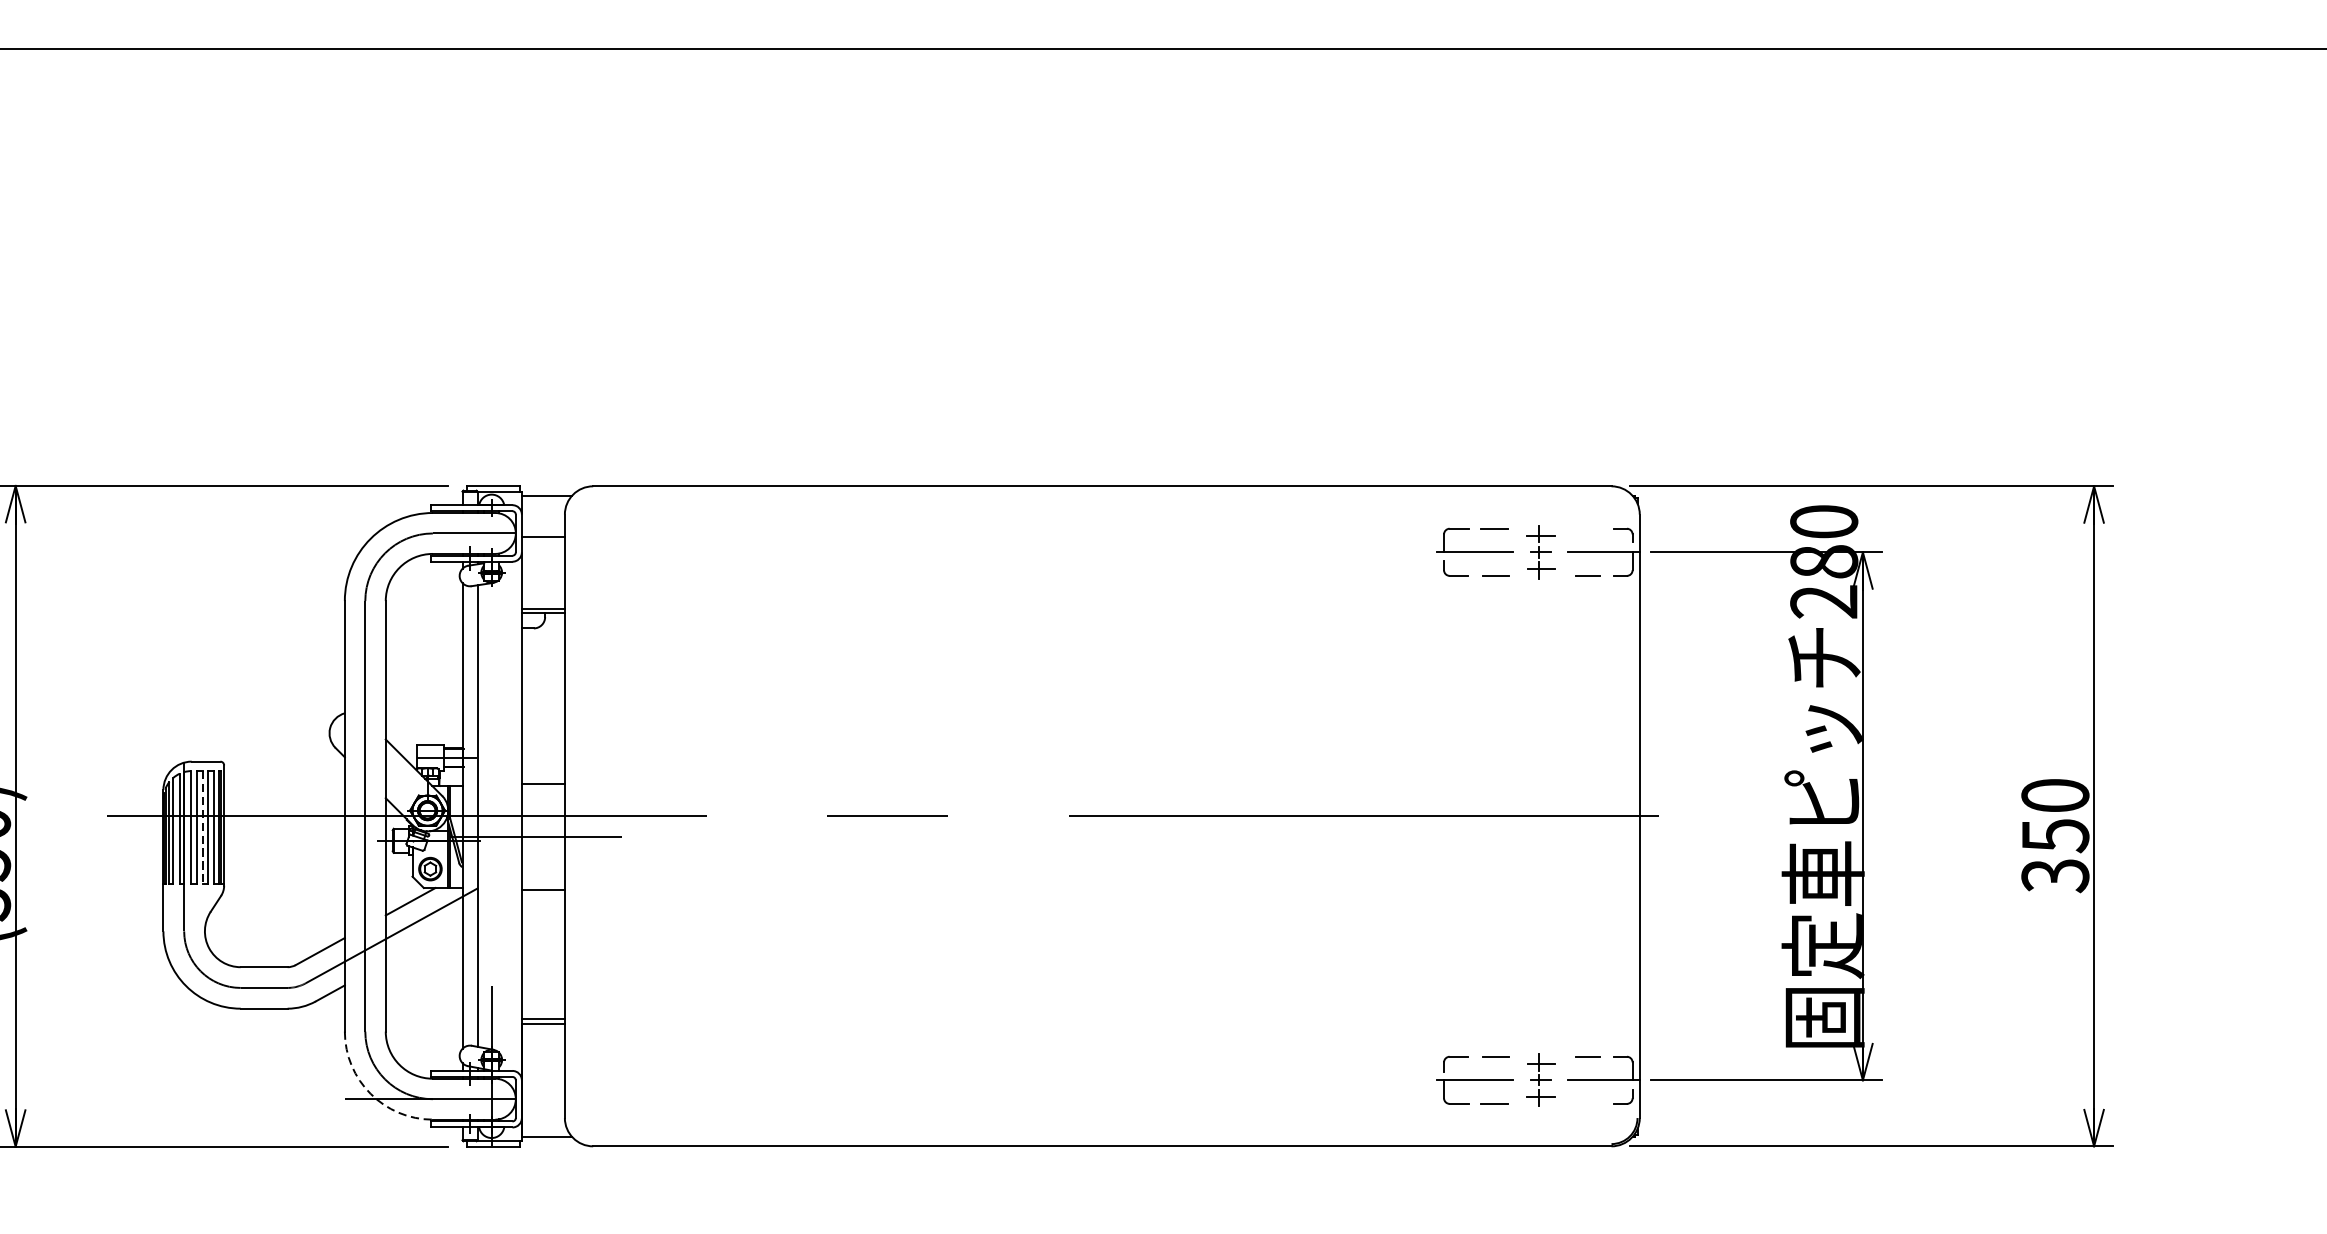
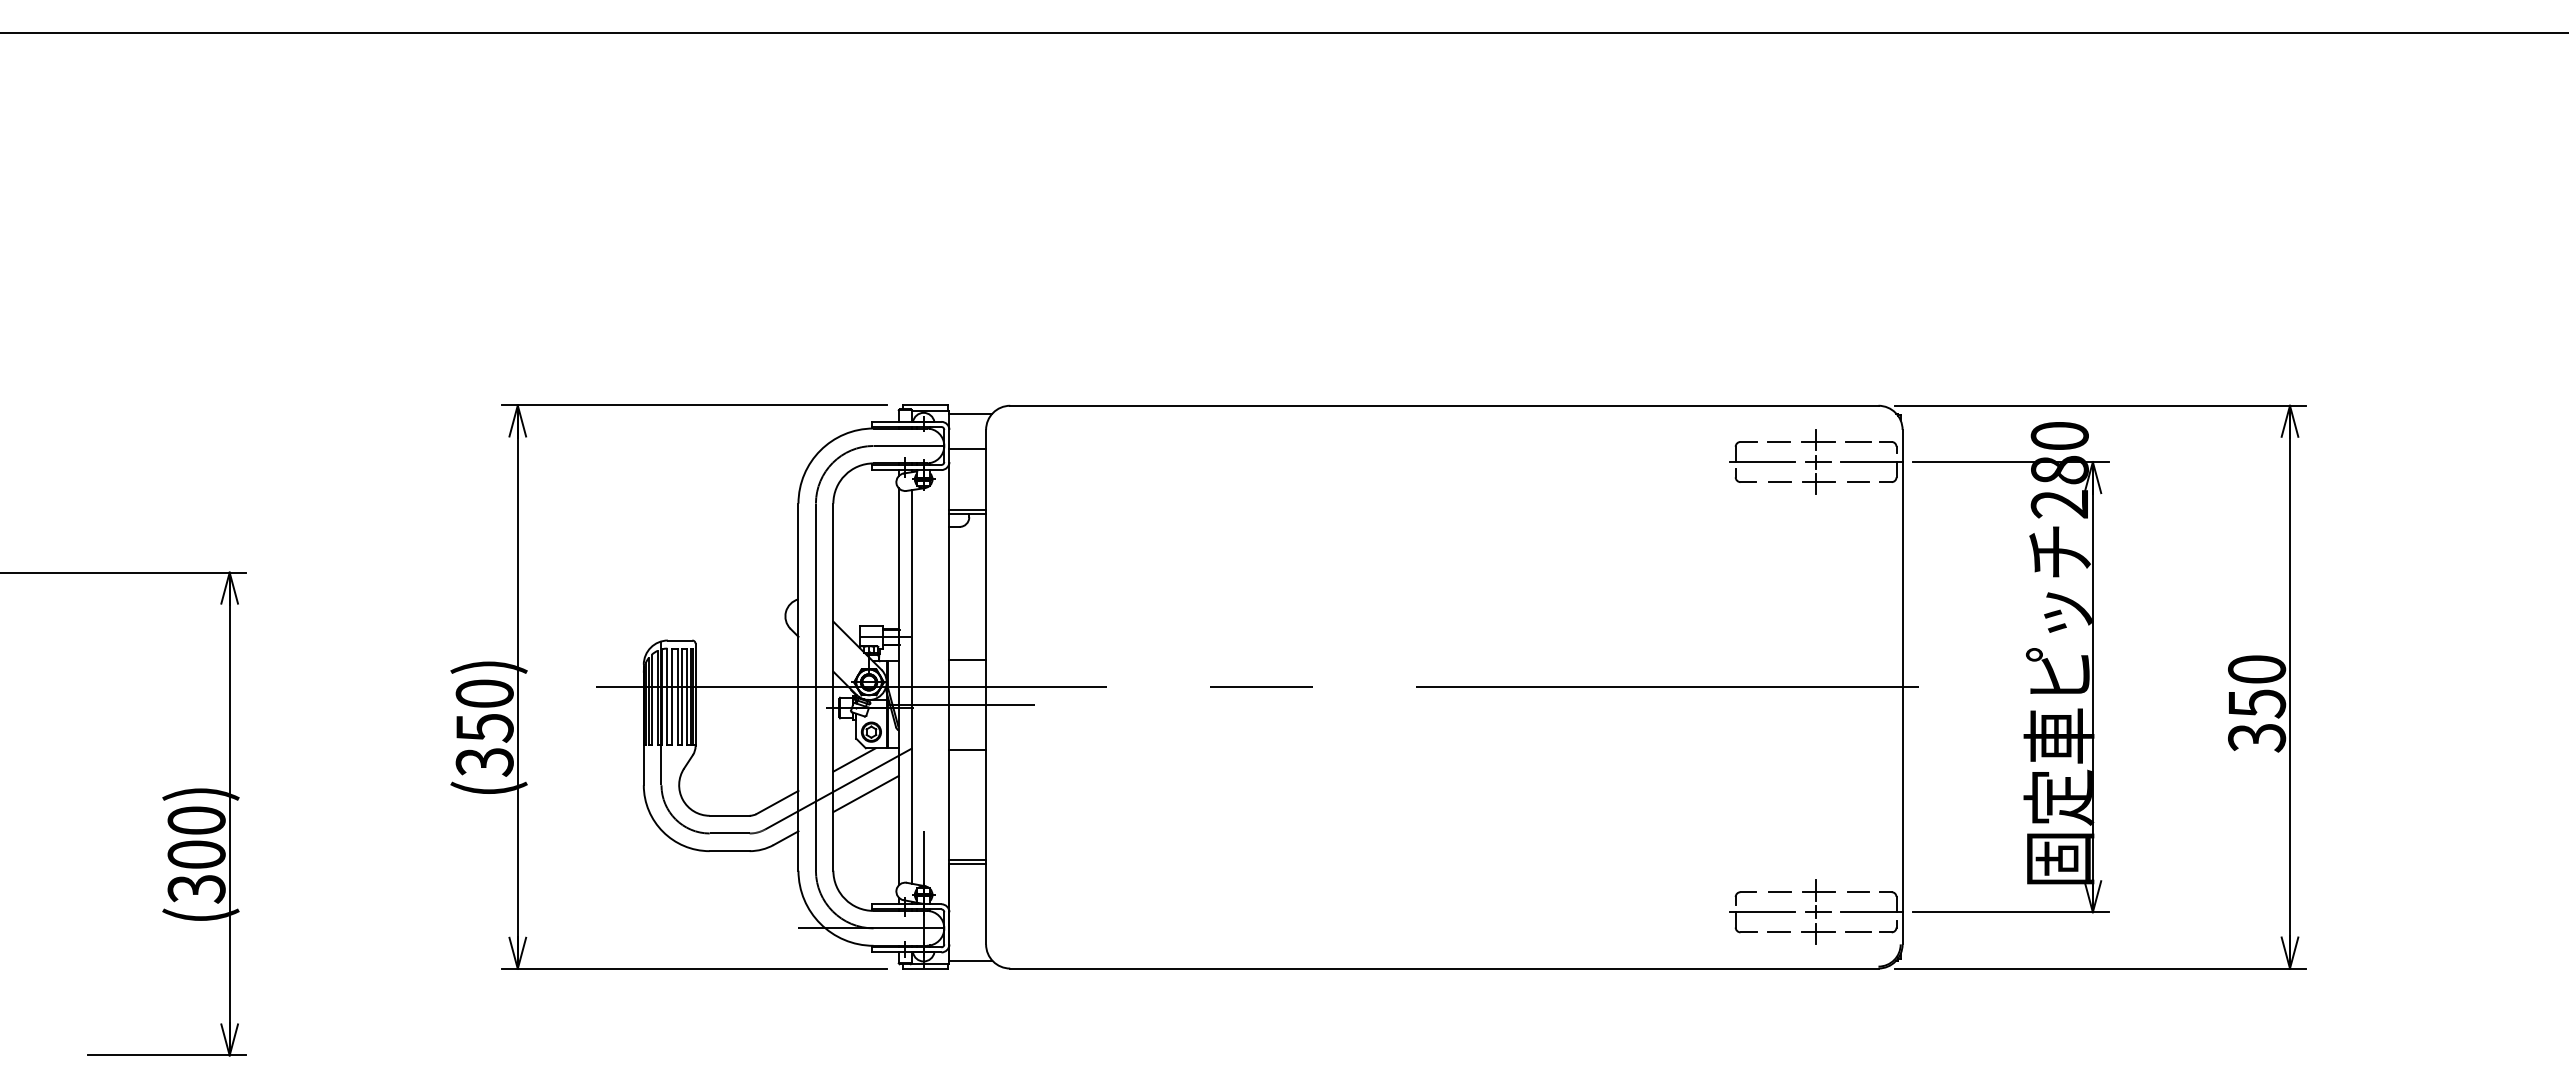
line: (1588, 528) -> (1858, 441), added
part: (1541, 551) -> (1818, 461), size x1.43
line: (202, 828) -> (677, 697), dashed -> solid
line: (423, 942) -> (865, 794), added
part: (1541, 1079) -> (1818, 911), size x1.43
arc: (370, 1093) -> (820, 923), dashed -> solid
line: (1588, 1104) -> (1858, 932), added

